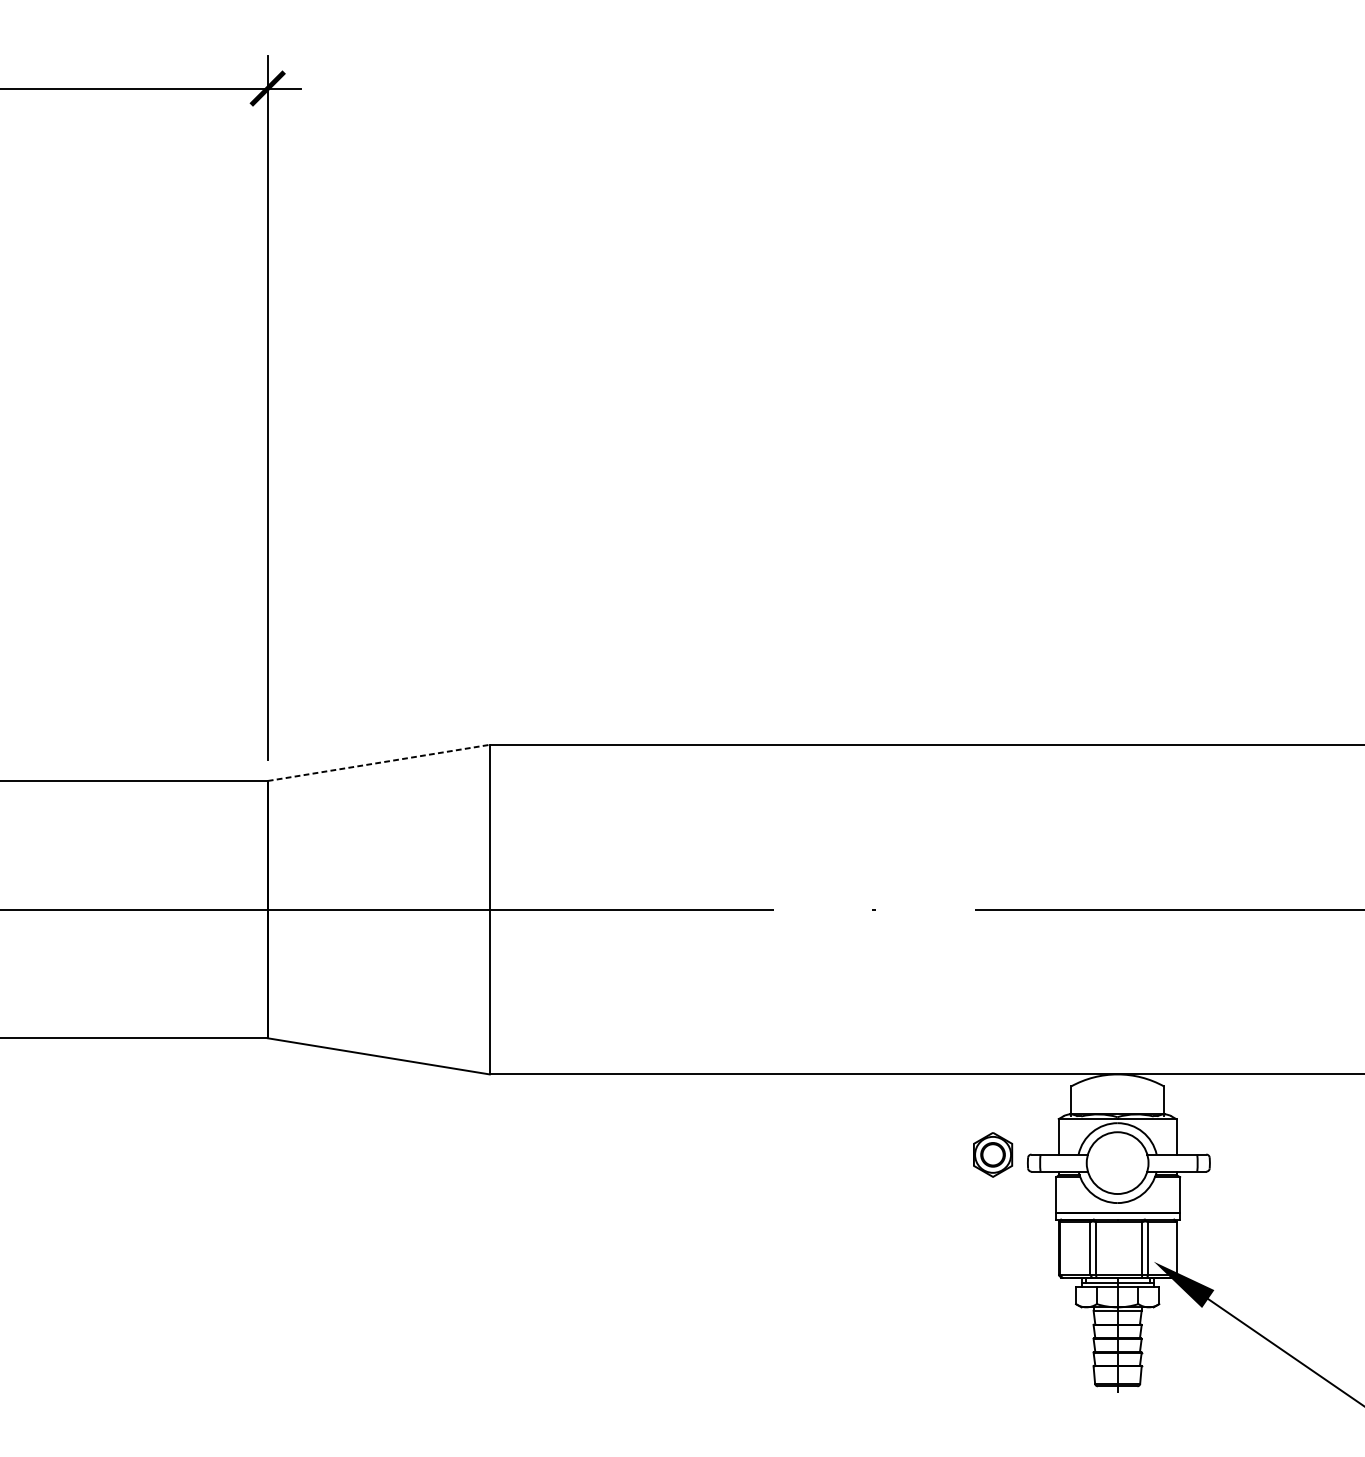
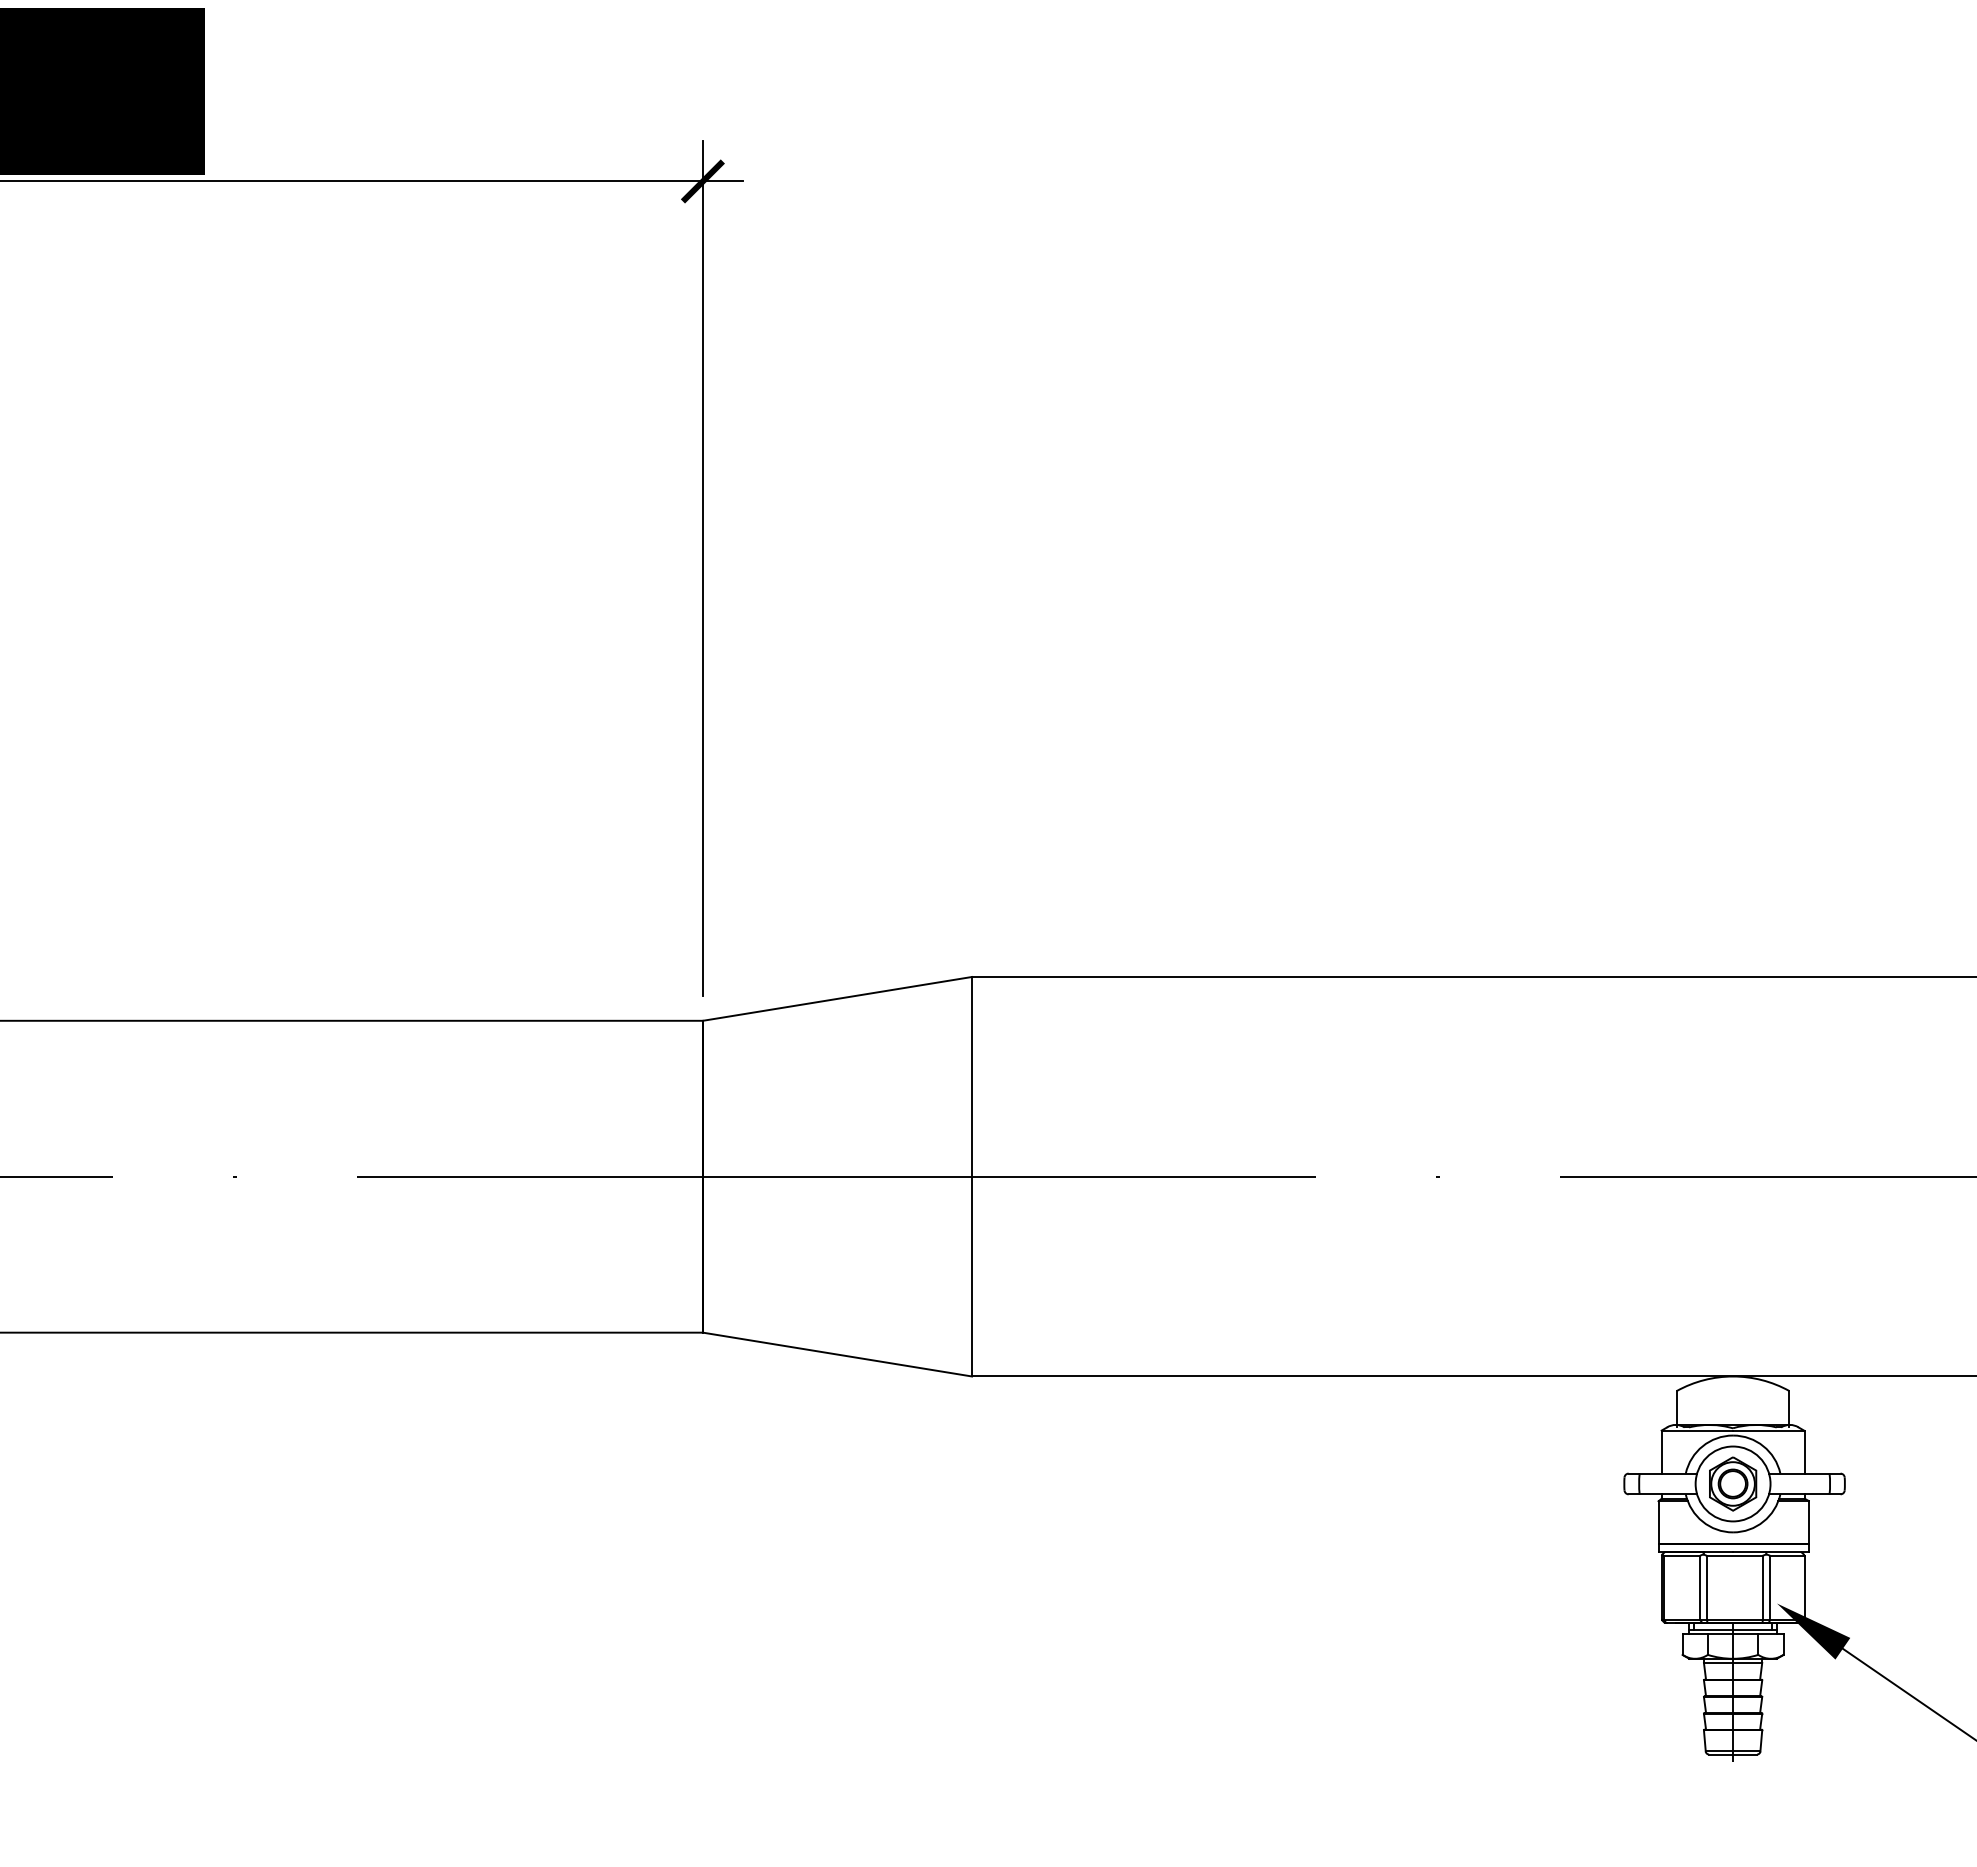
line: (378, 762) -> (837, 998), dashed -> solid
part: (993, 1154) -> (1733, 1483), moved

